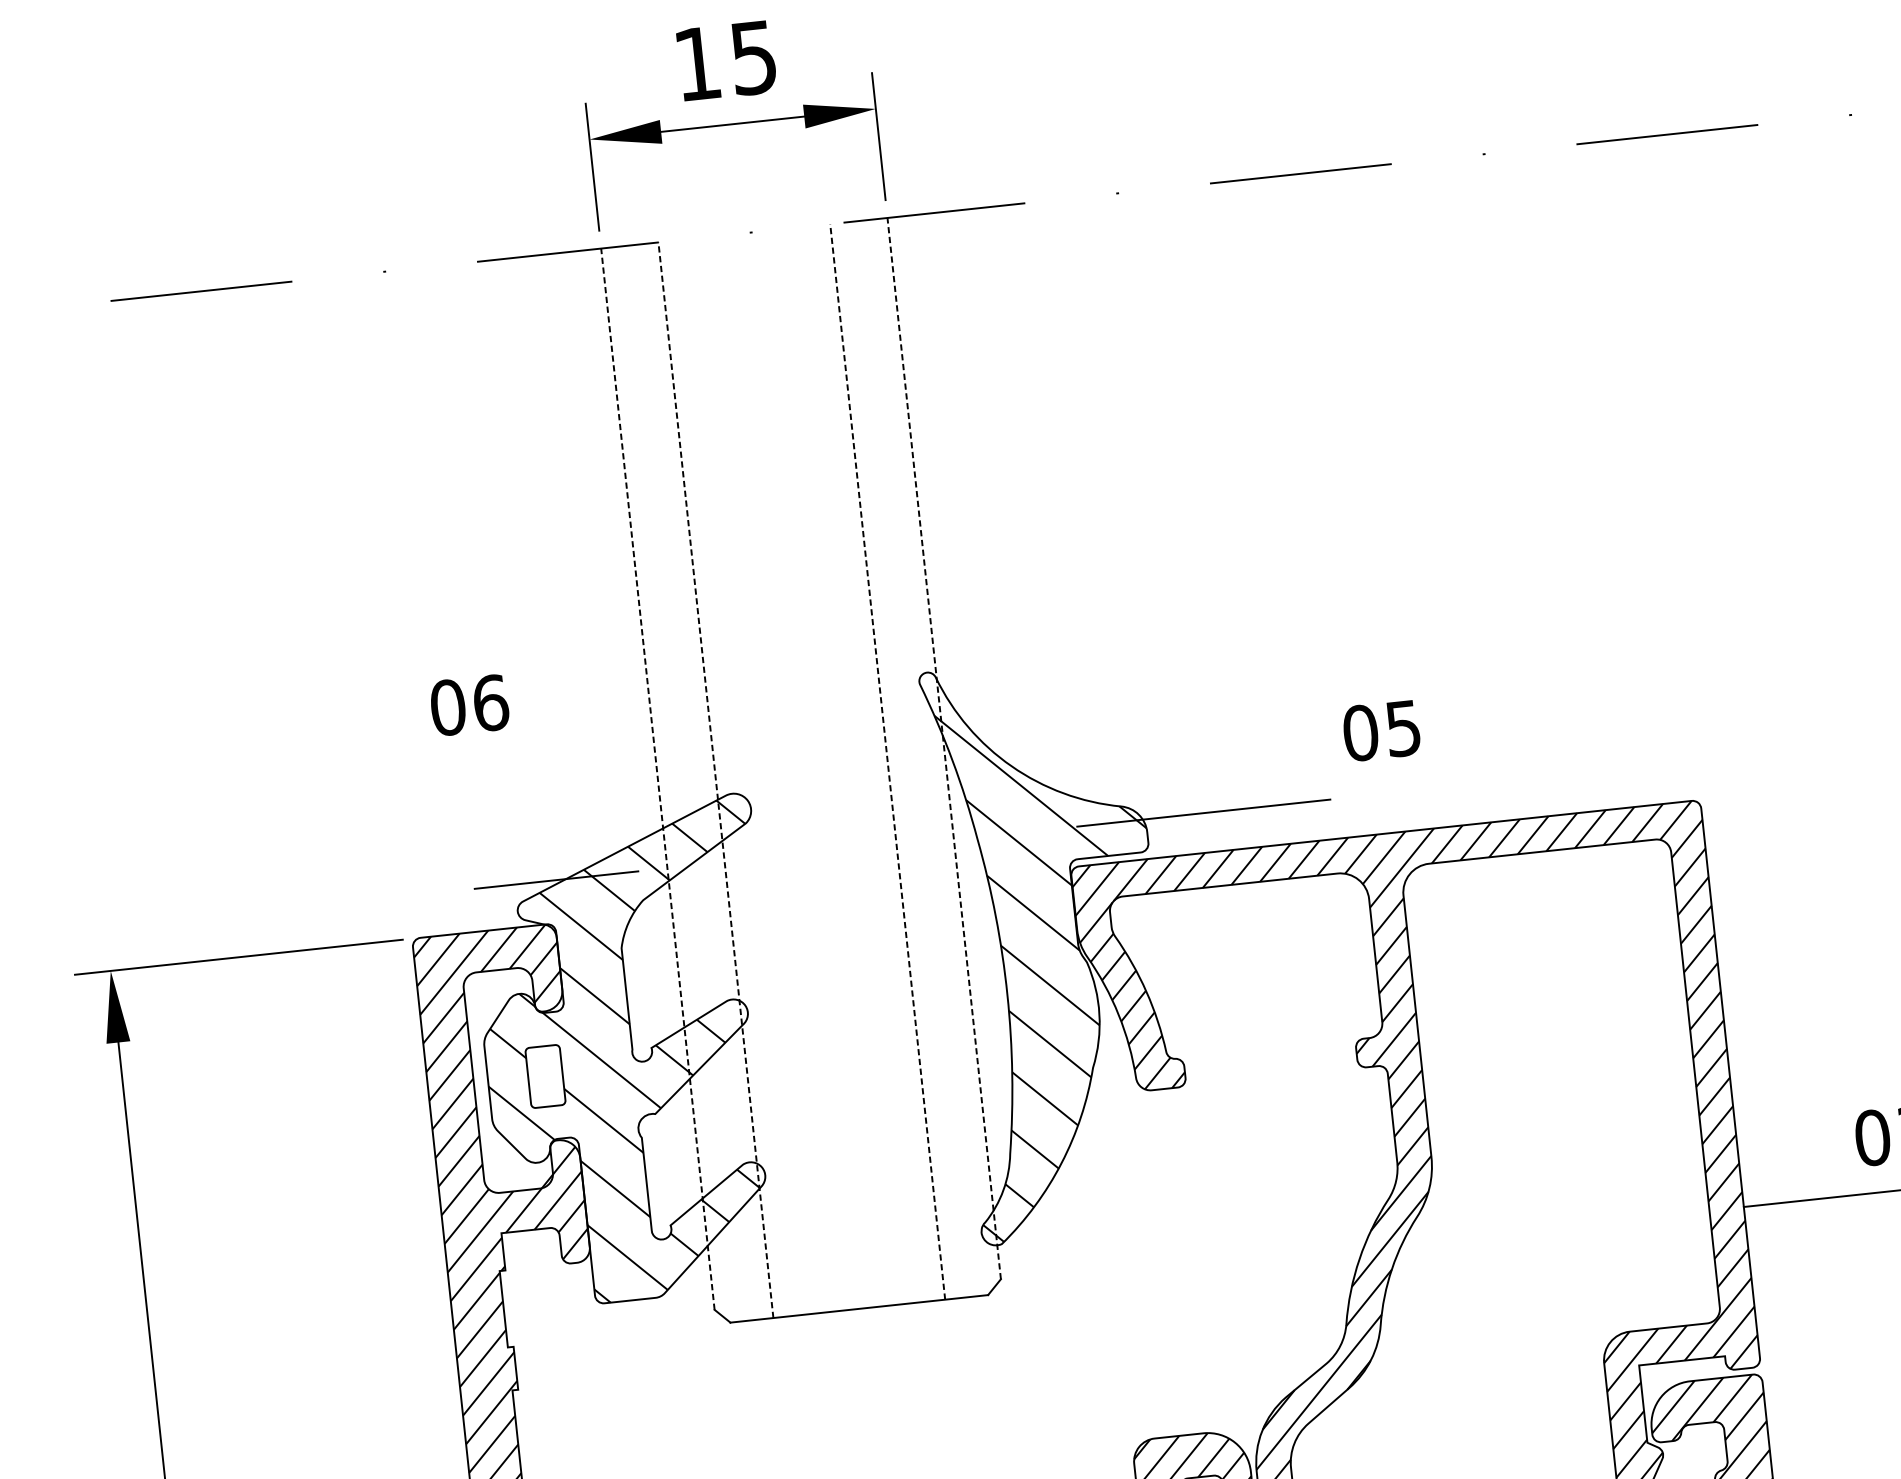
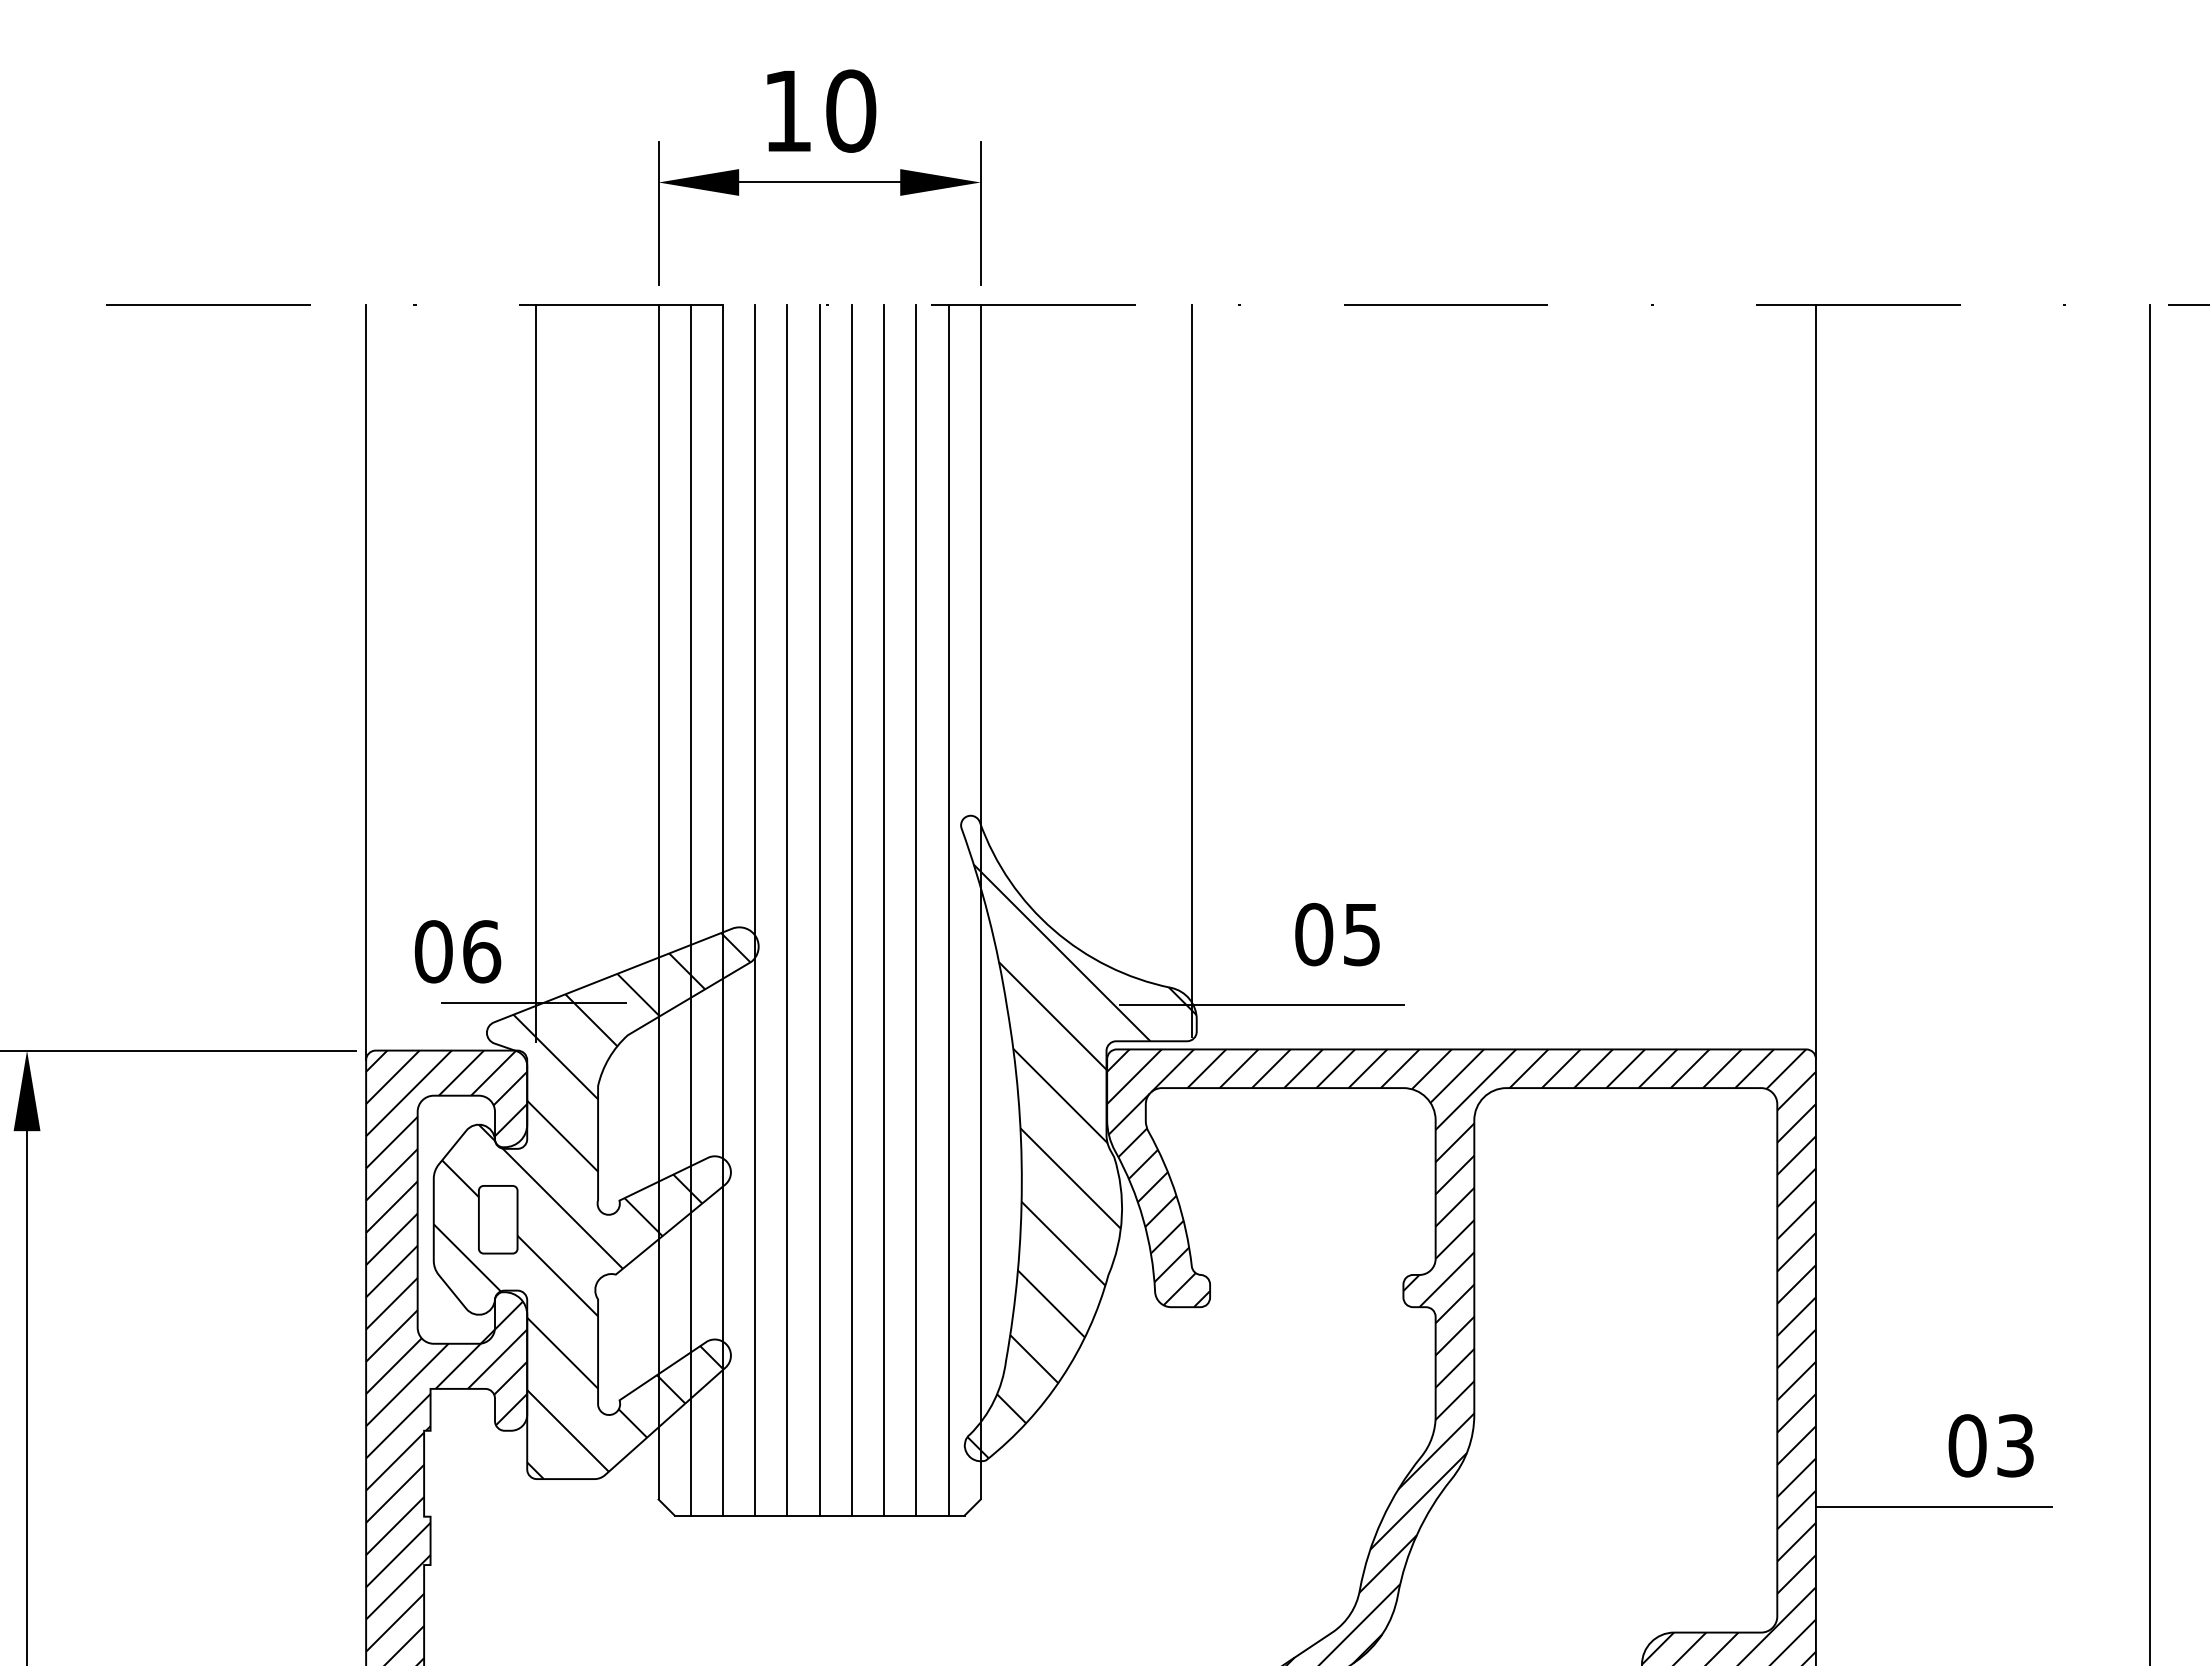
text: (754, 57) -> (851, 110), 15 -> 10
line: (1665, 473) -> (1815, 682), added
line: (1110, 523) -> (1192, 671), added
line: (527, 587) -> (536, 673), added
line: (377, 611) -> (366, 682), added
text: (469, 705) -> (457, 951), moved
text: (1381, 730) -> (1337, 934), moved
line: (943, 747) -> (980, 901), dashed -> solid
line: (916, 758) -> (948, 910), added
line: (887, 761) -> (916, 909), dashed -> solid
line: (859, 765) -> (884, 910), added
line: (830, 768) -> (851, 910), added
line: (801, 771) -> (819, 910), added
line: (773, 774) -> (787, 910), added
line: (744, 777) -> (755, 910), added
line: (657, 778) -> (658, 901), dashed -> solid
line: (716, 779) -> (723, 909), dashed -> solid
line: (687, 783) -> (690, 910), added

